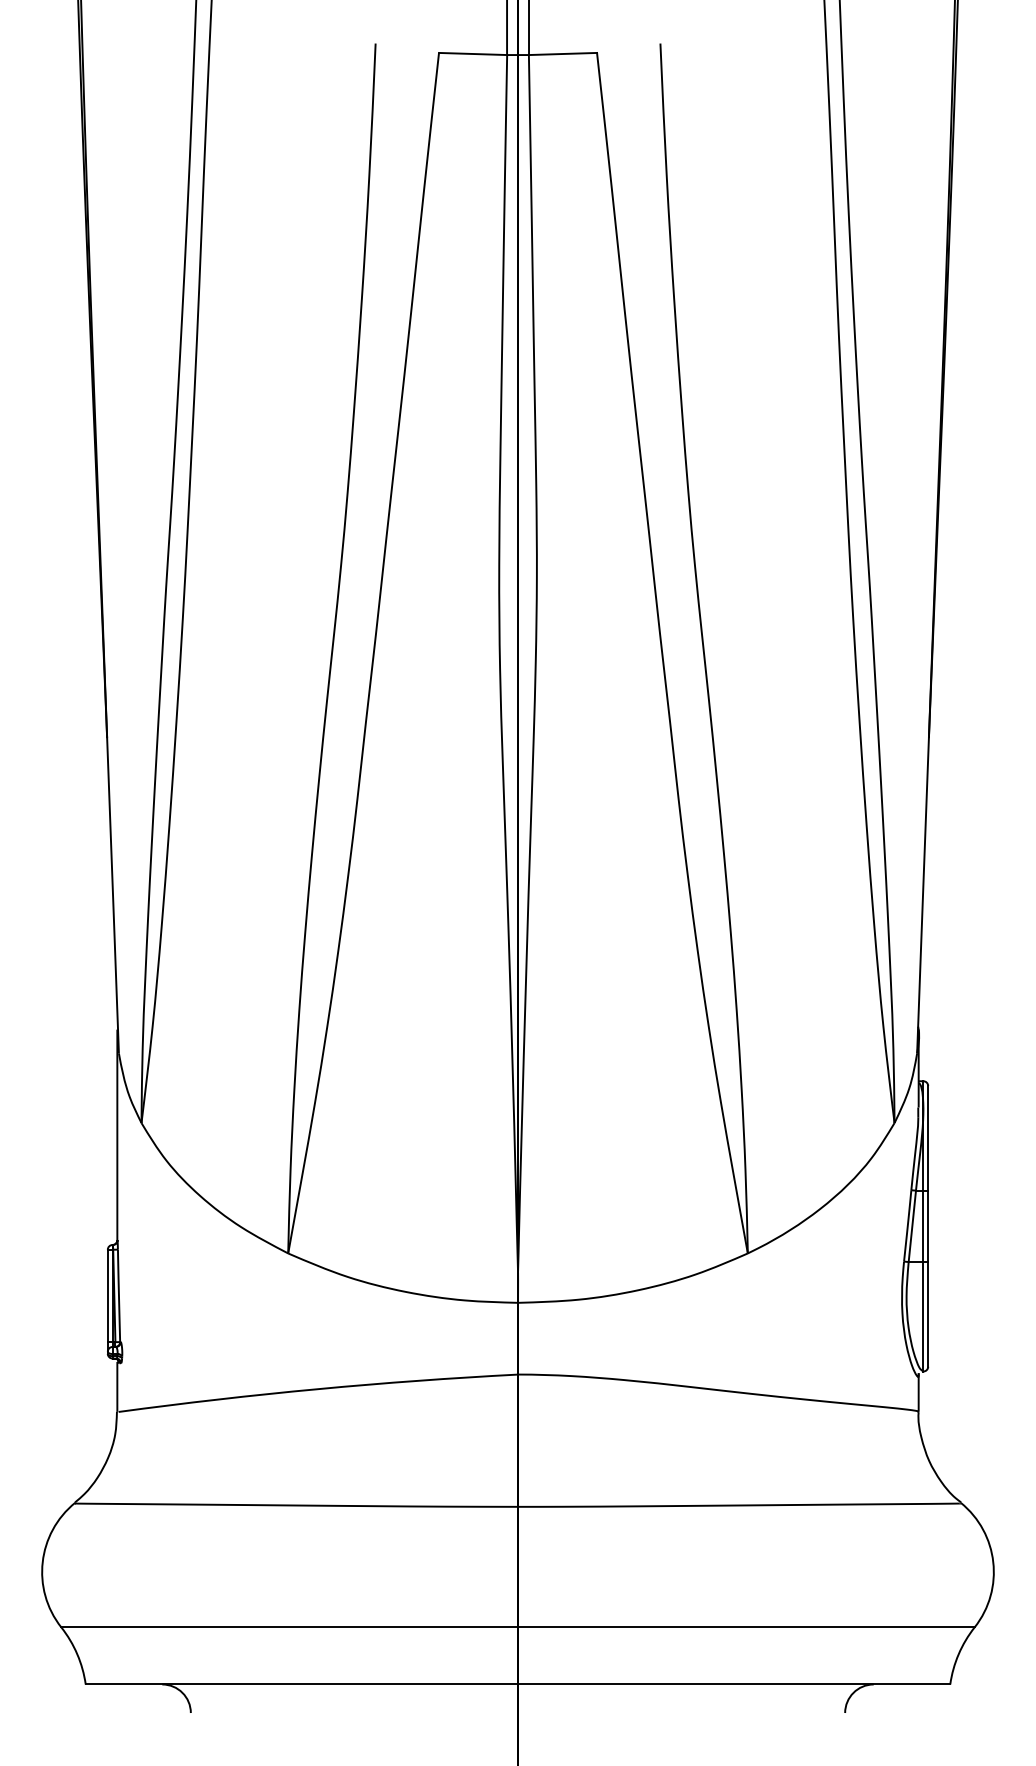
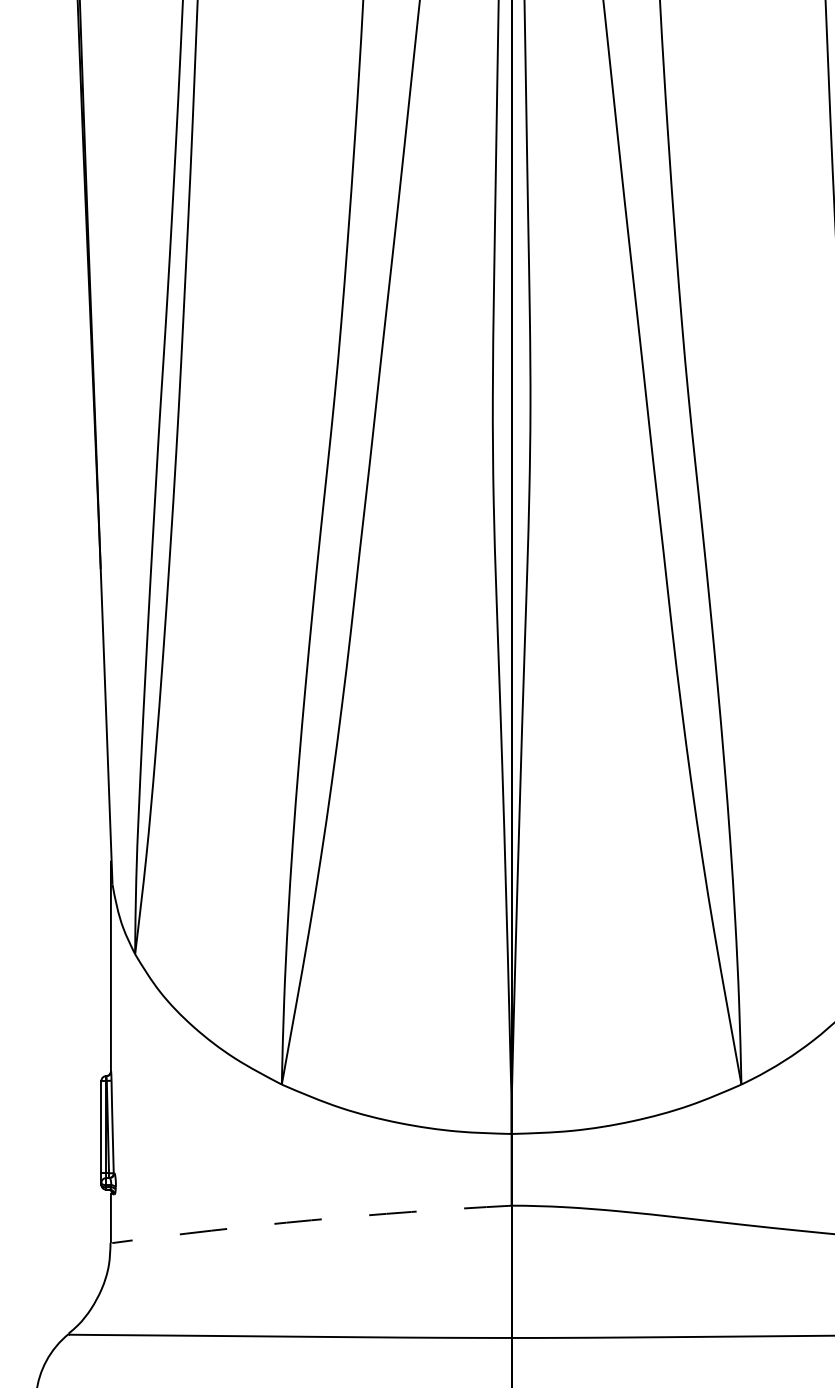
arc: (317, 1389) -> (311, 1220), solid -> dashed

